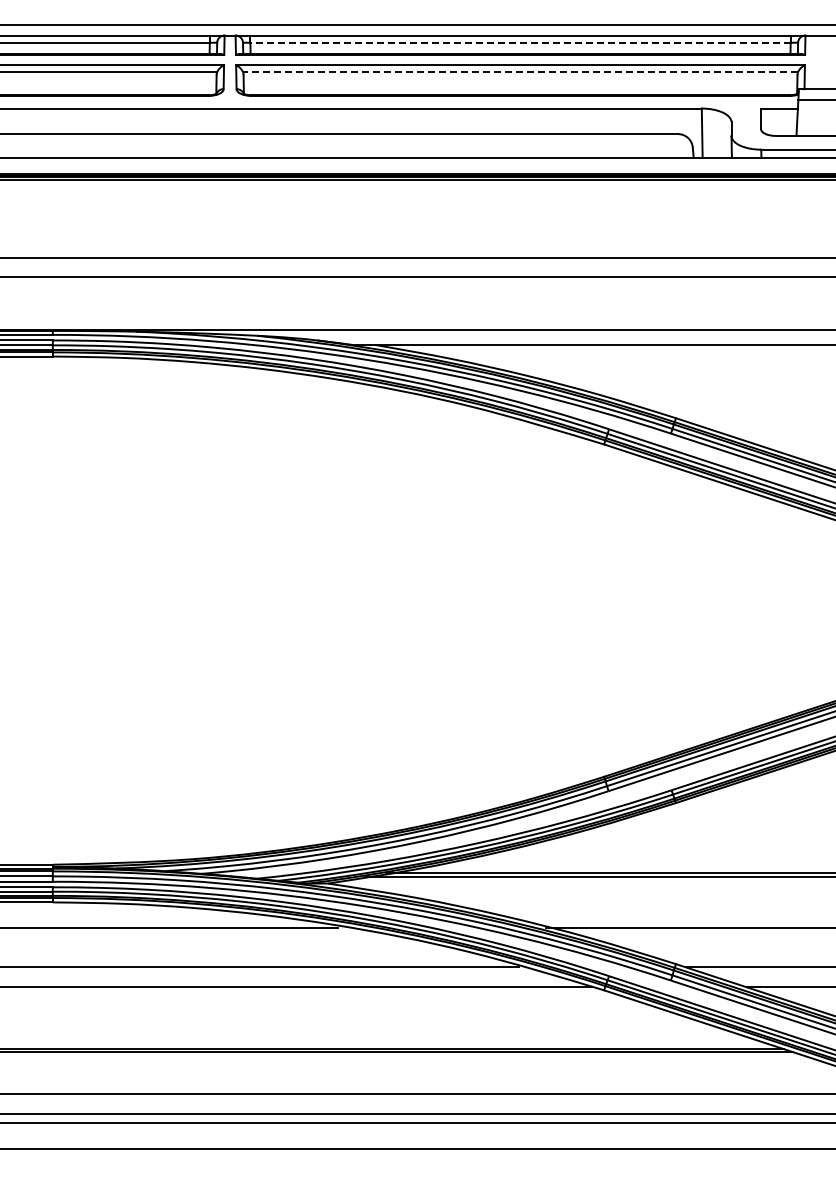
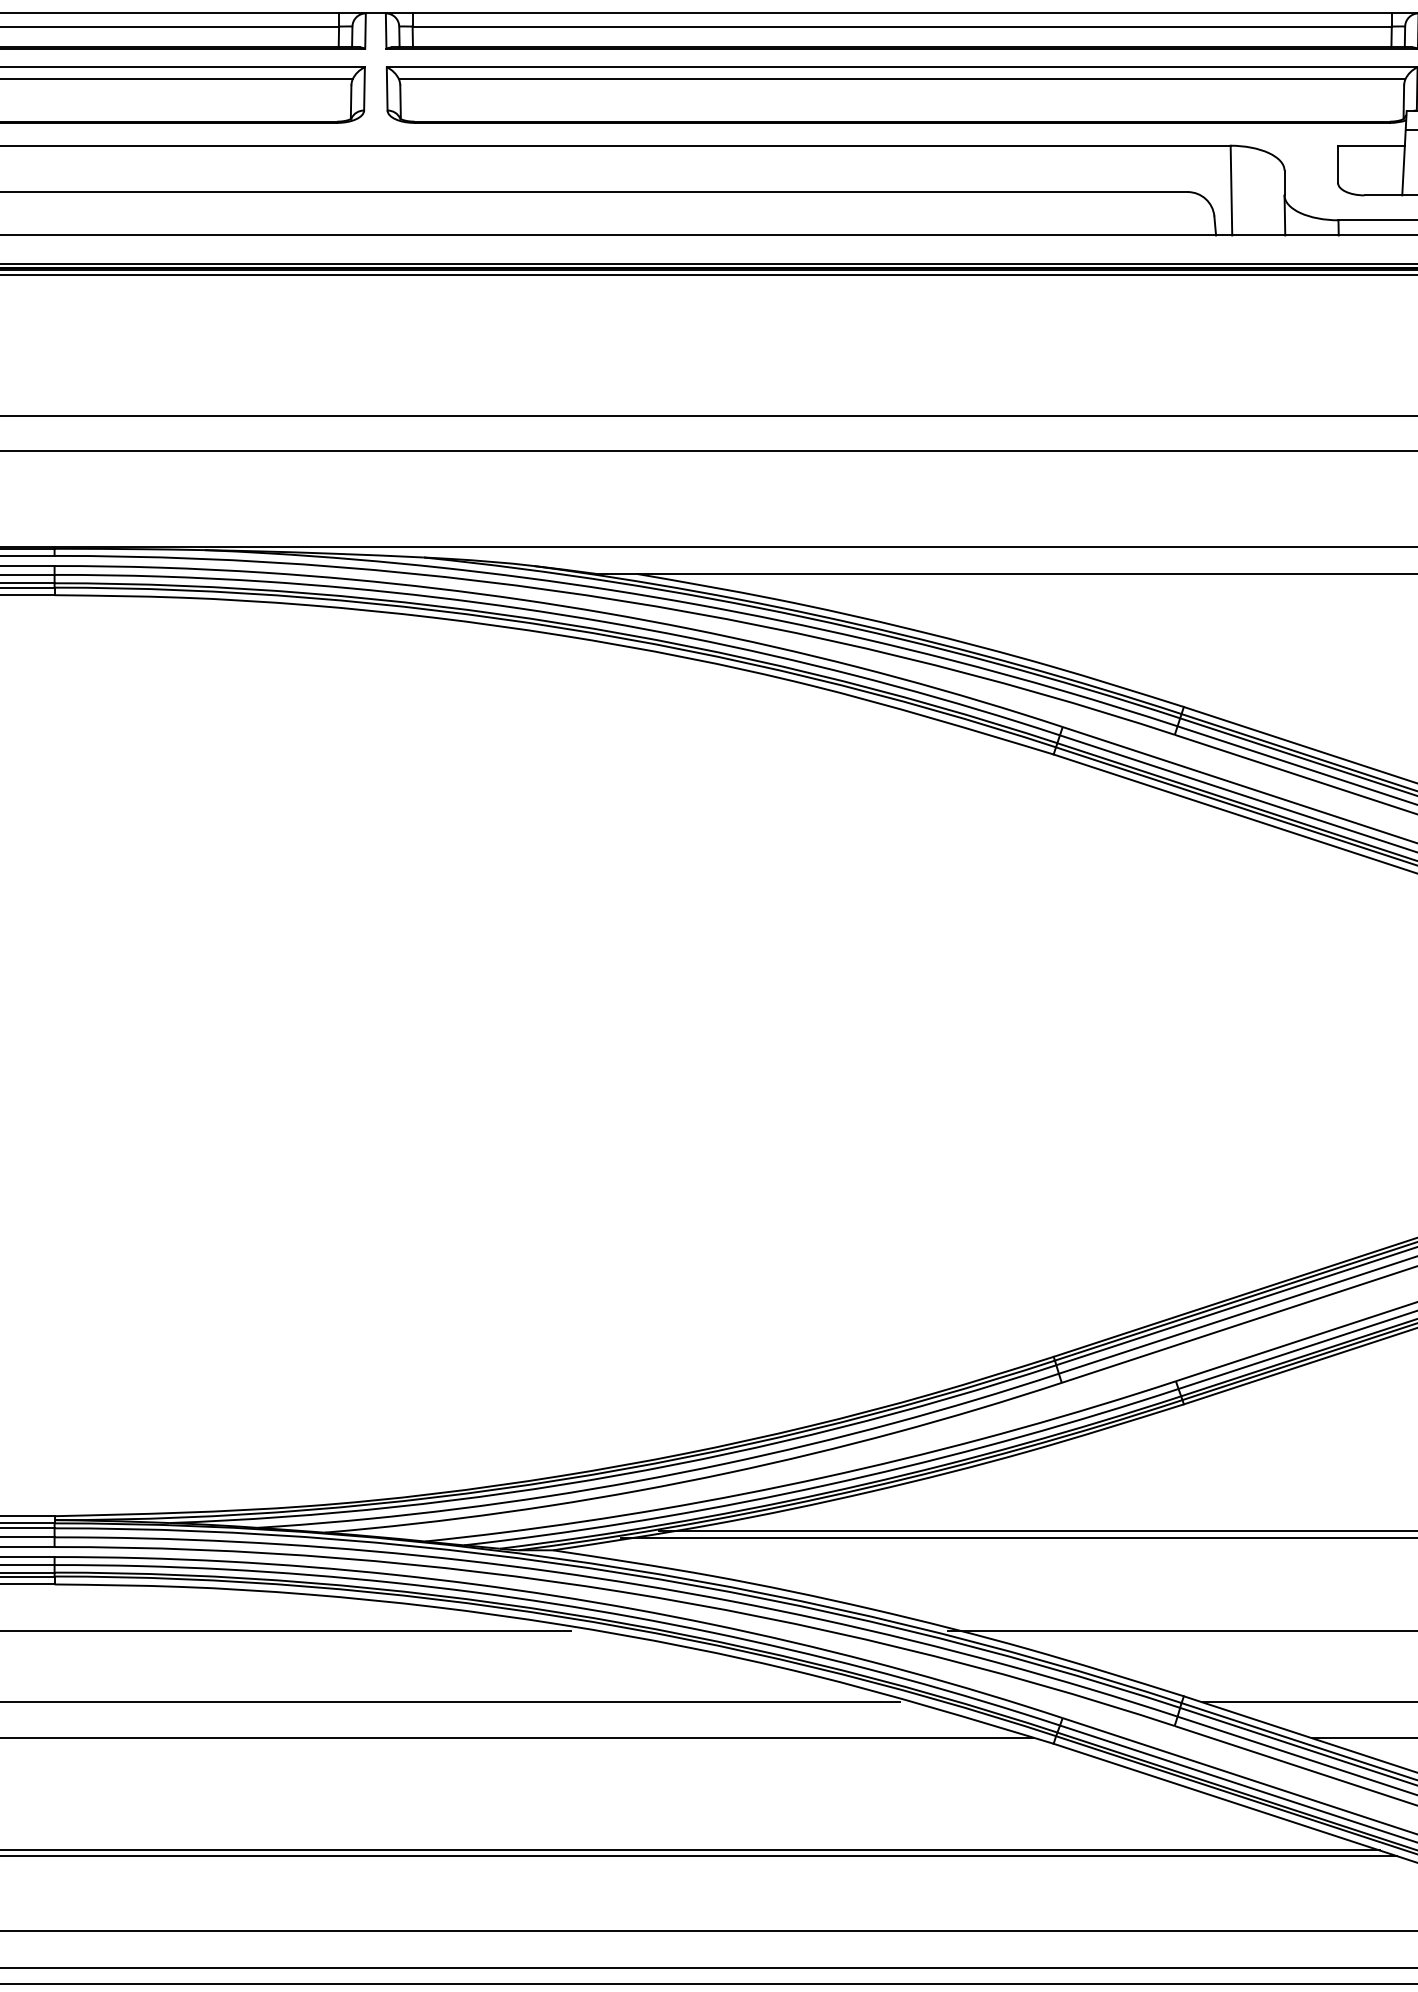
line: (520, 42) -> (902, 26), dashed -> solid
line: (520, 71) -> (902, 78), dashed -> solid

